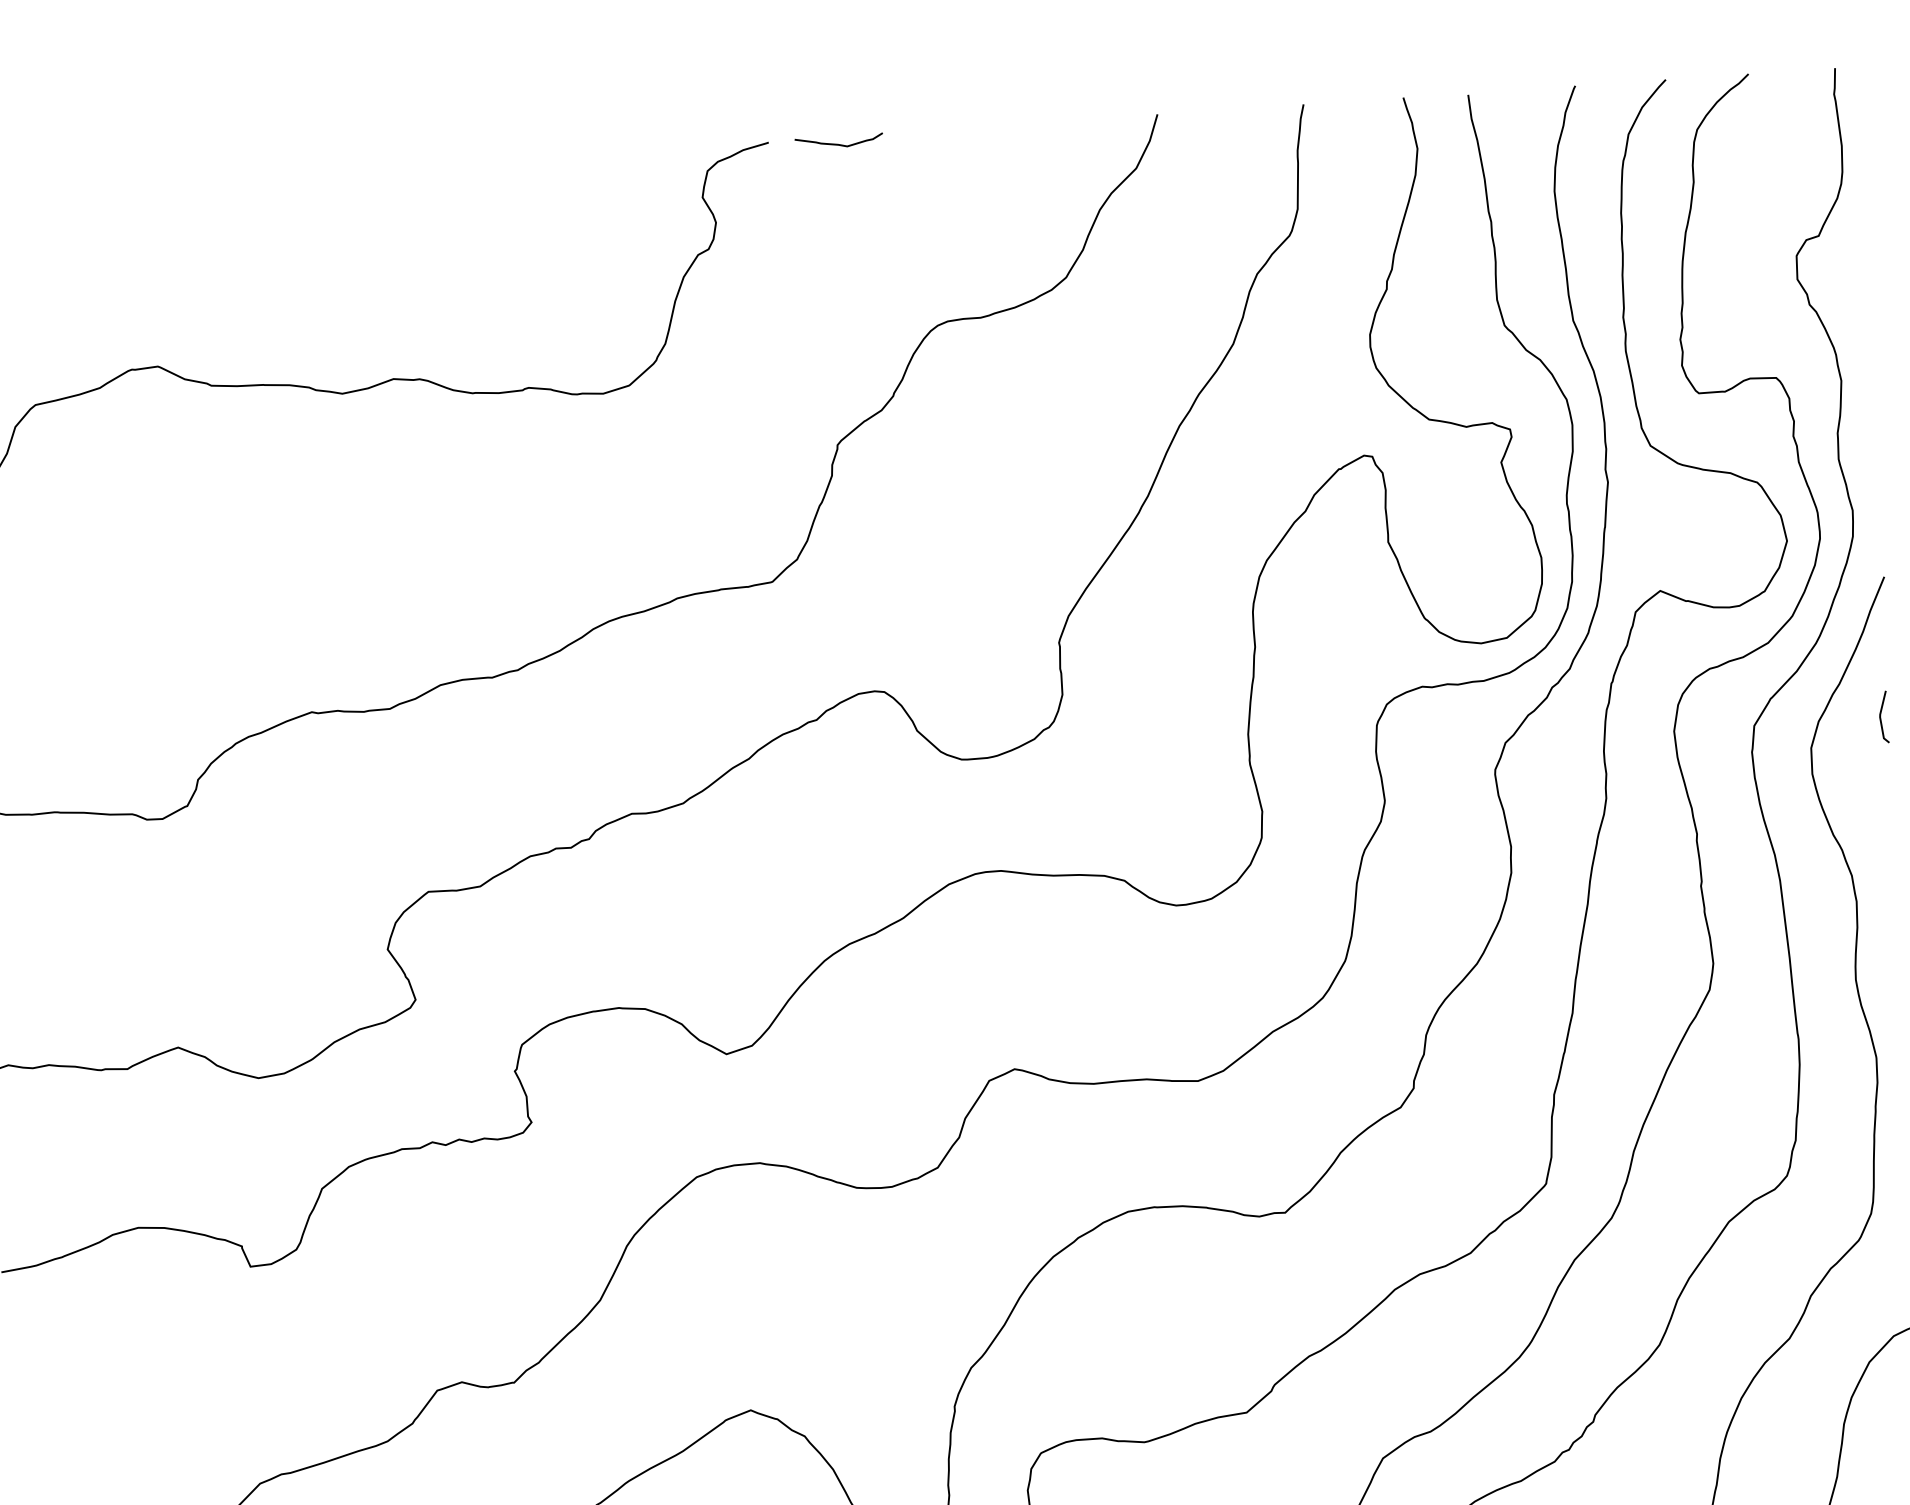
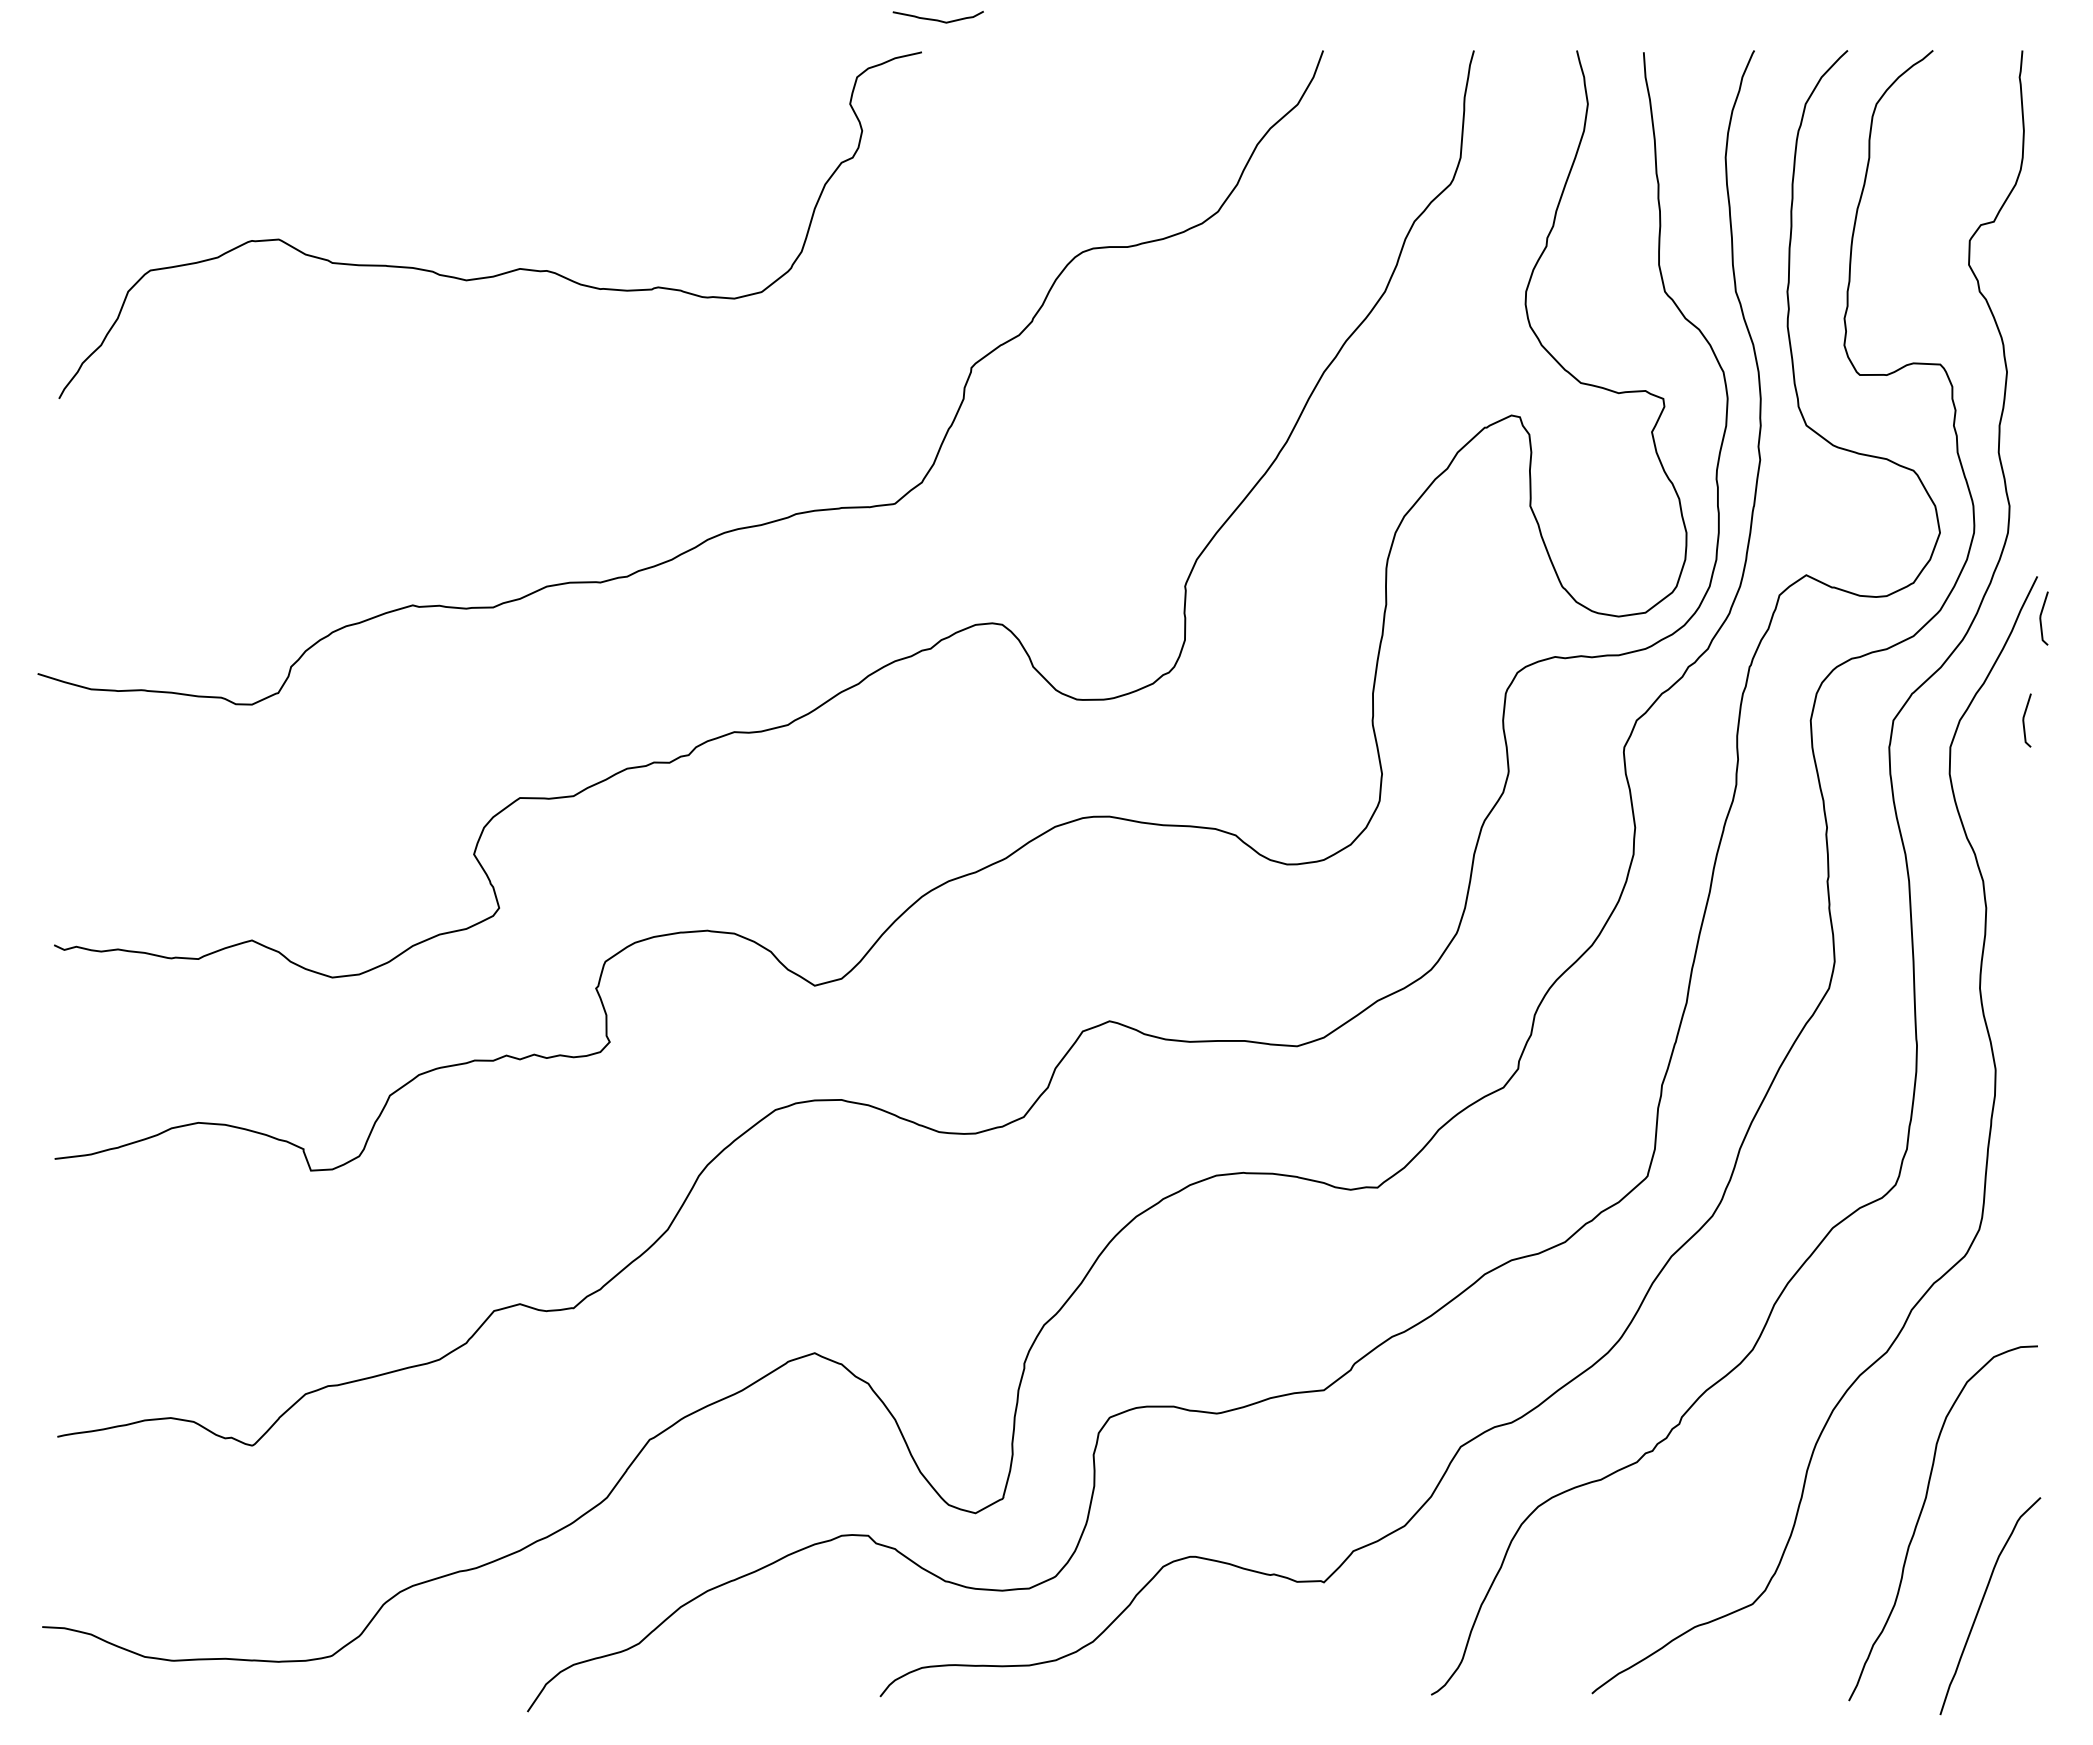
curve: (838, 143) -> (937, 19), moved
line: (1891, 617) -> (2041, 618), added

